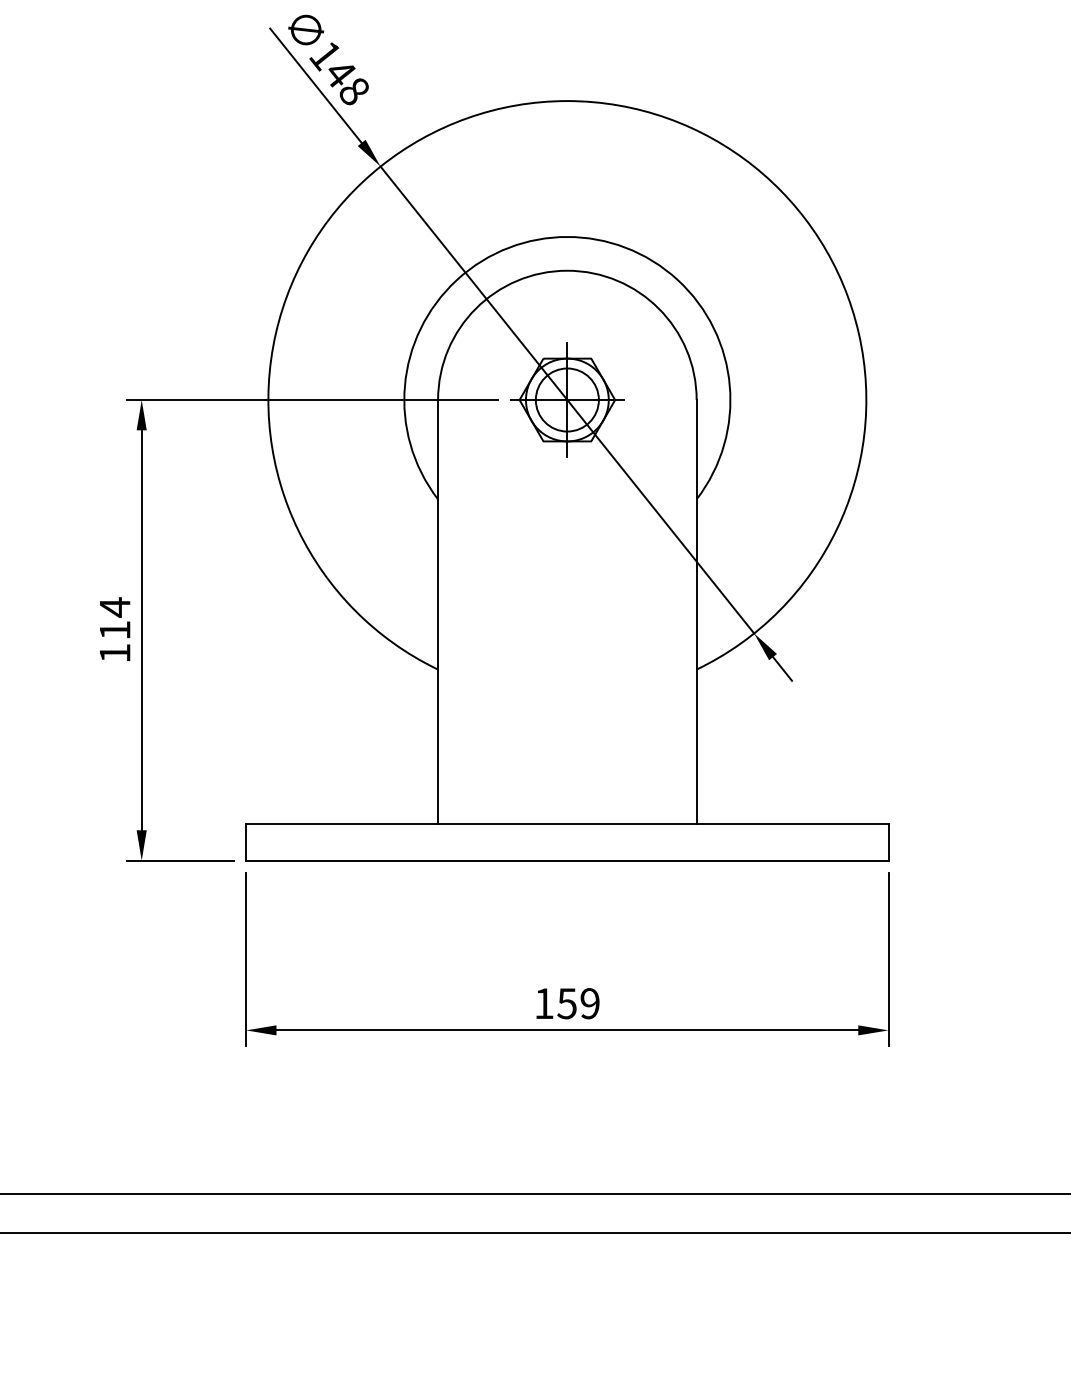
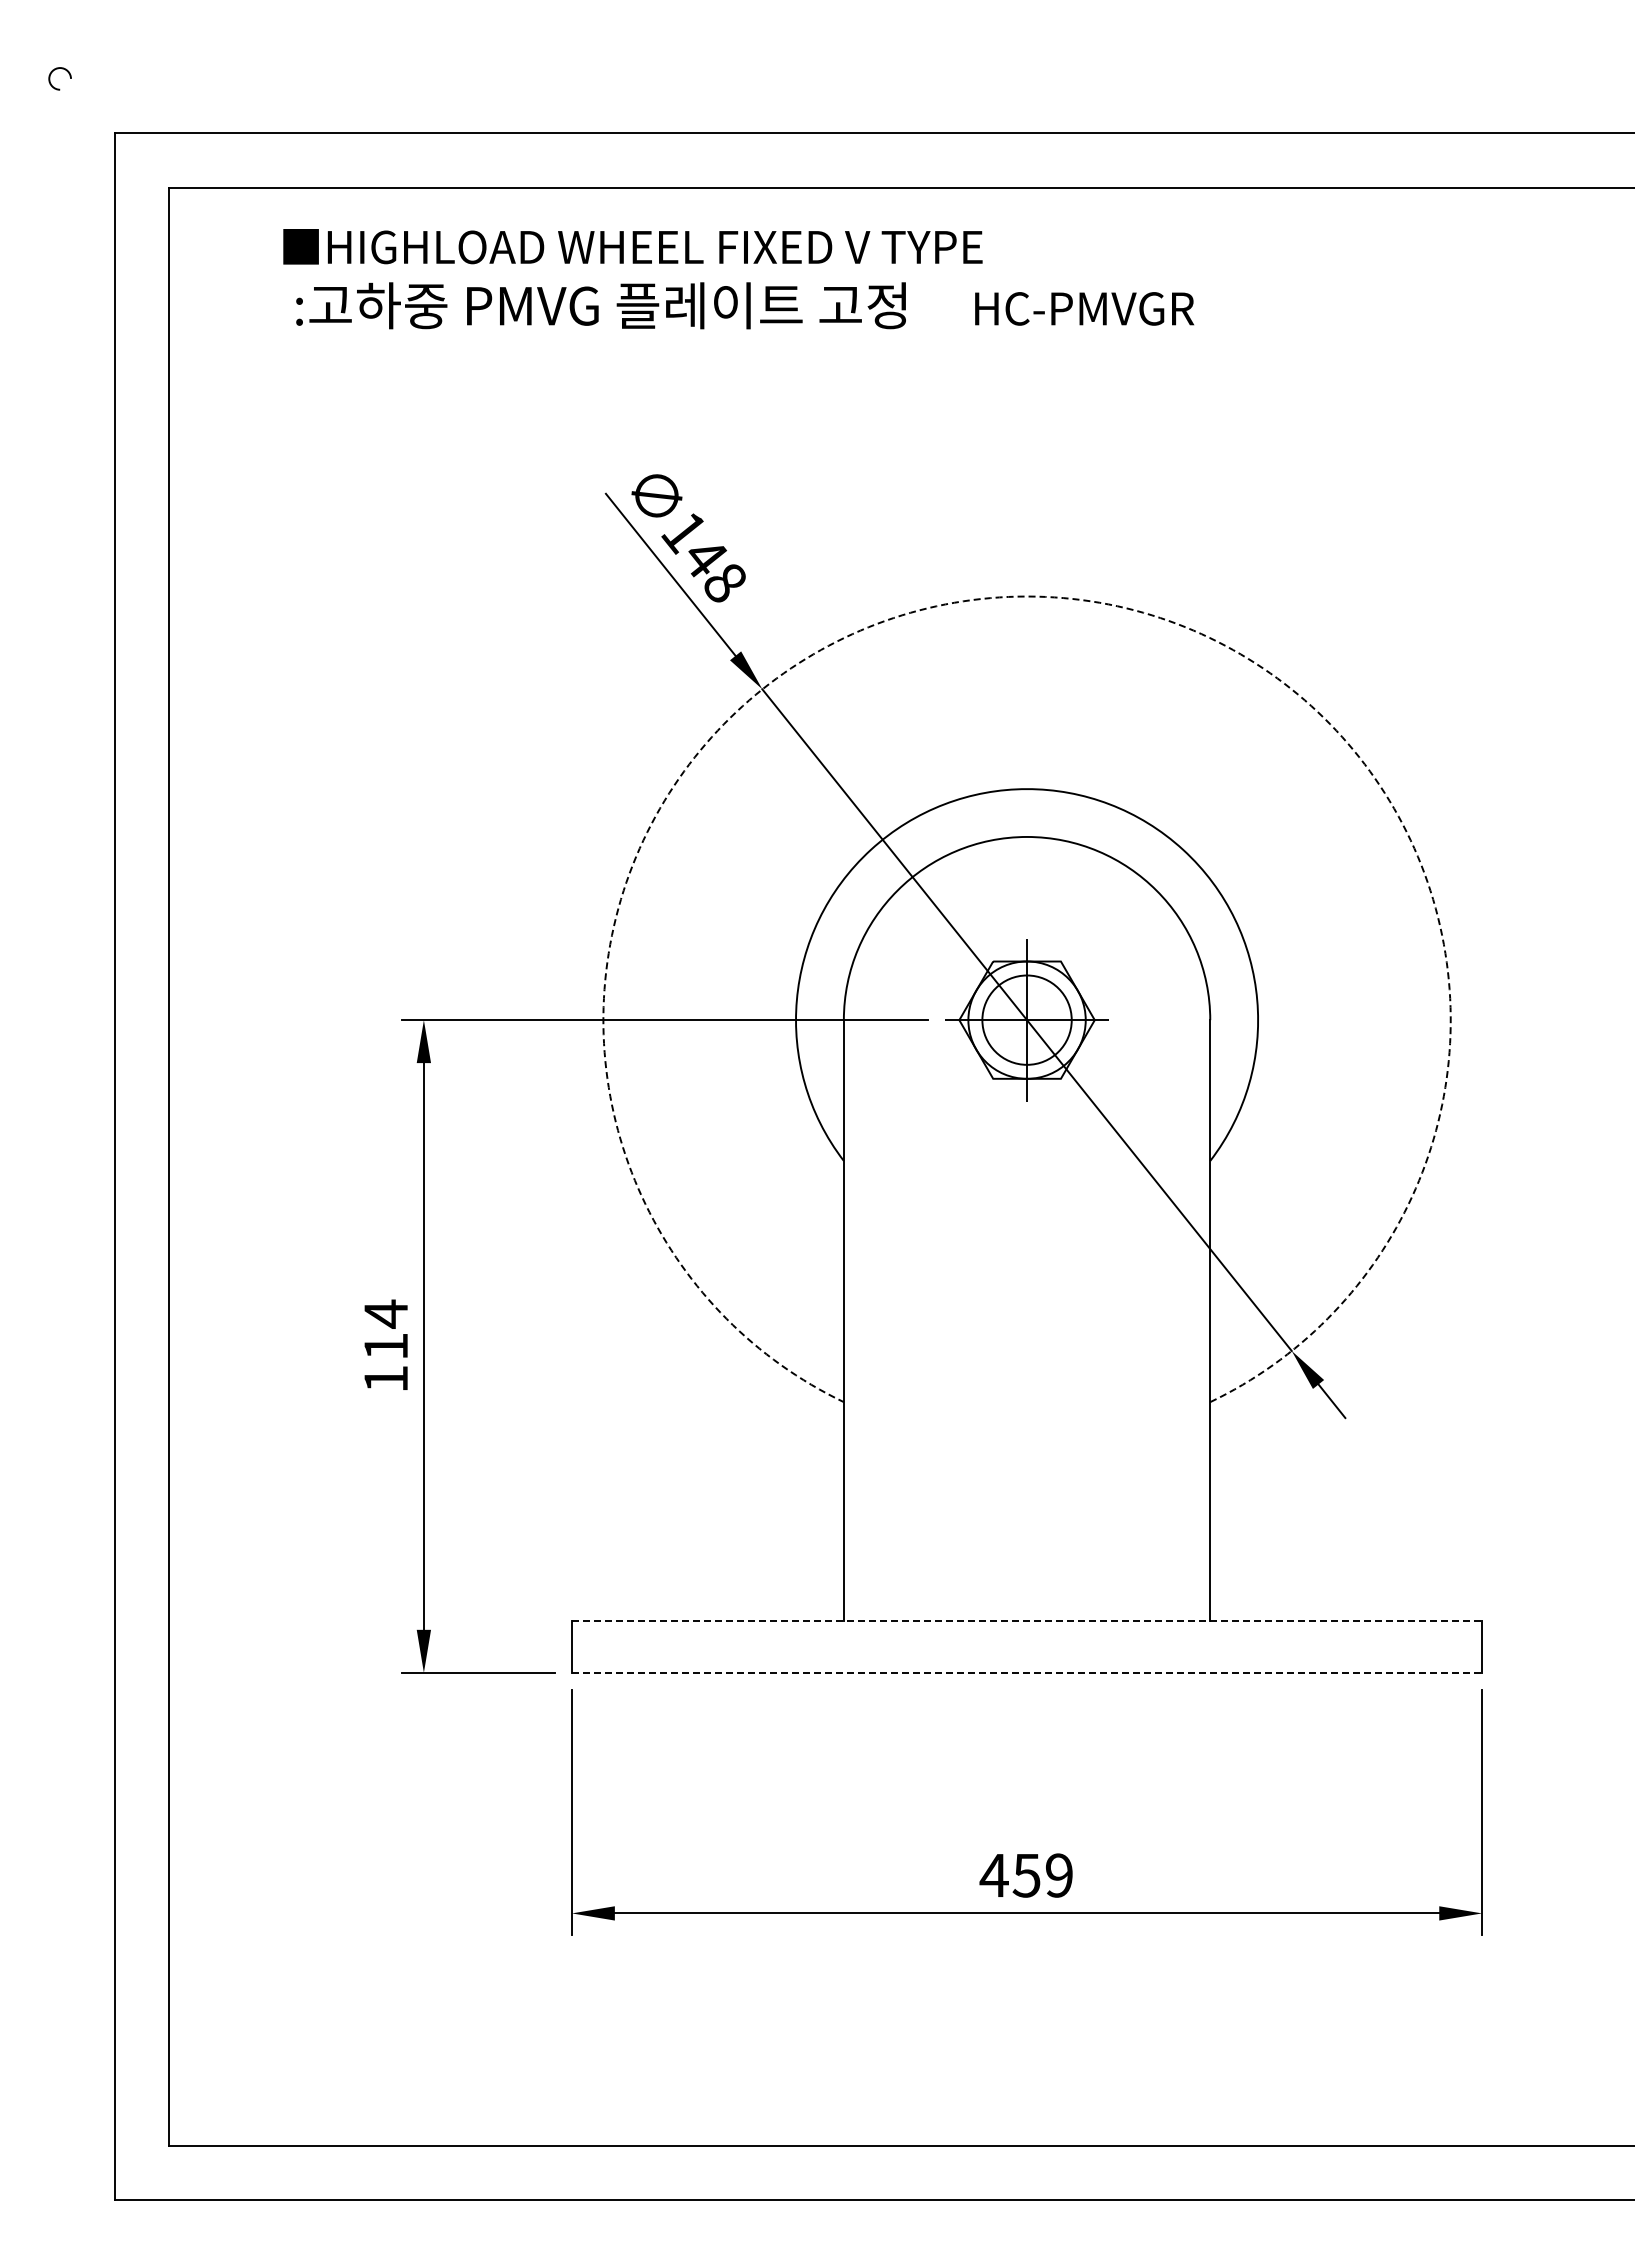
arc: (567, 101) -> (1027, 596), solid -> dashed
line: (567, 824) -> (1027, 1621), solid -> dashed
line: (567, 860) -> (1027, 1672), solid -> dashed
text: (543, 1003) -> (993, 1875), 159 -> 459

